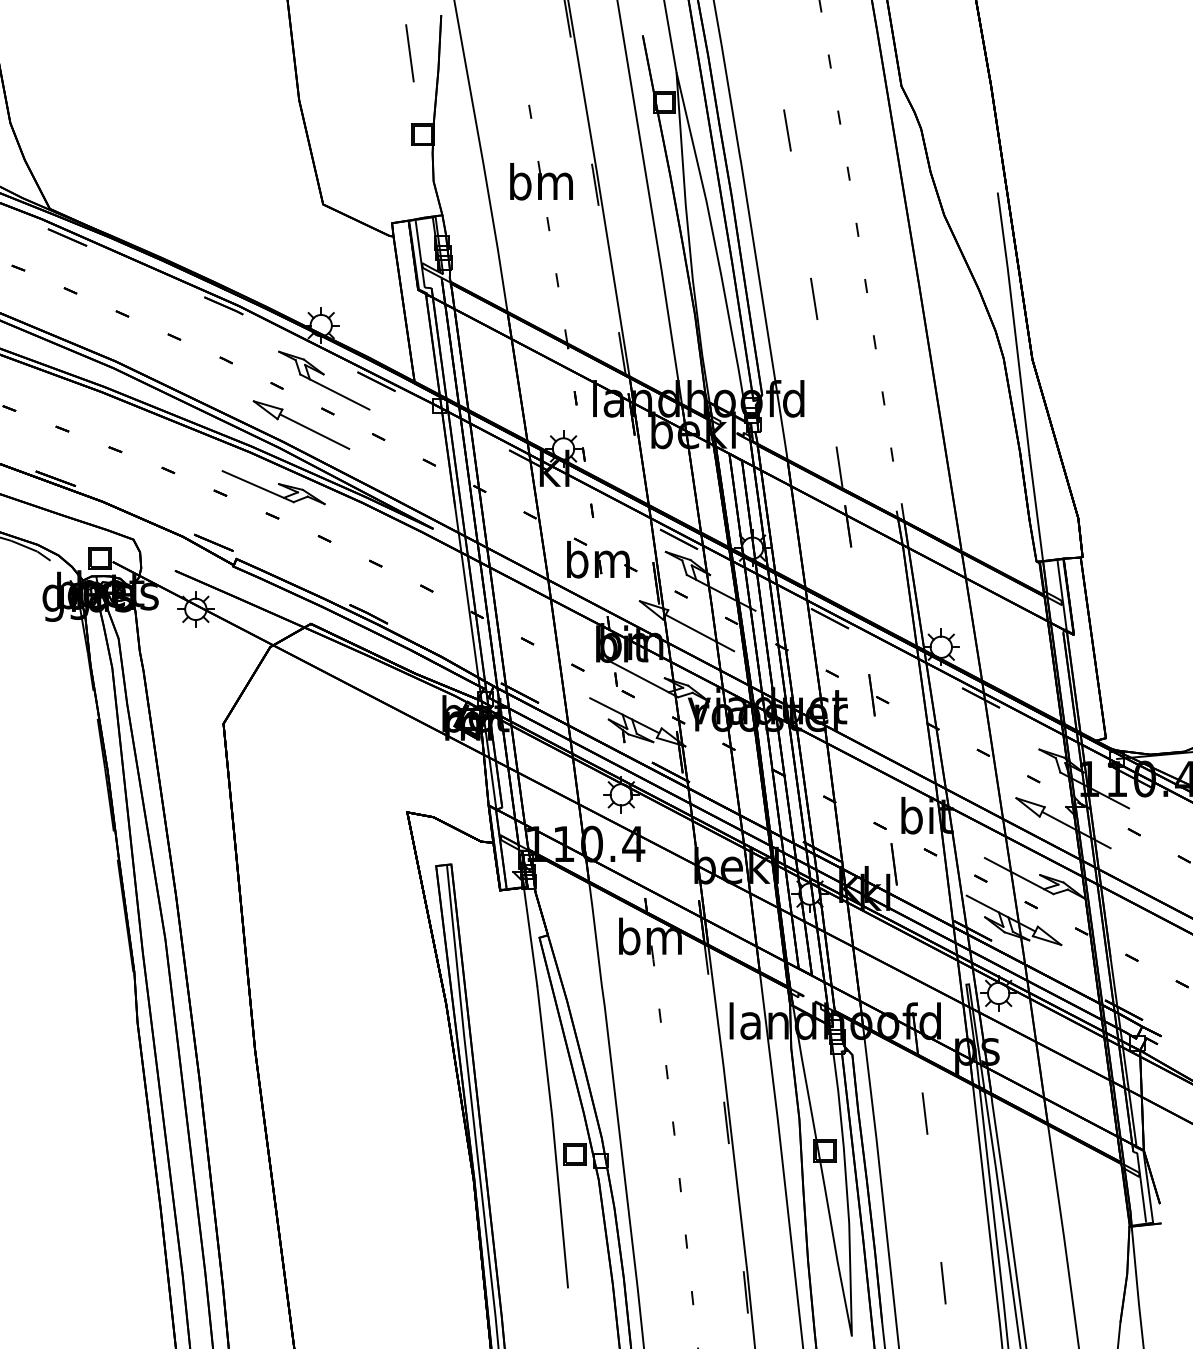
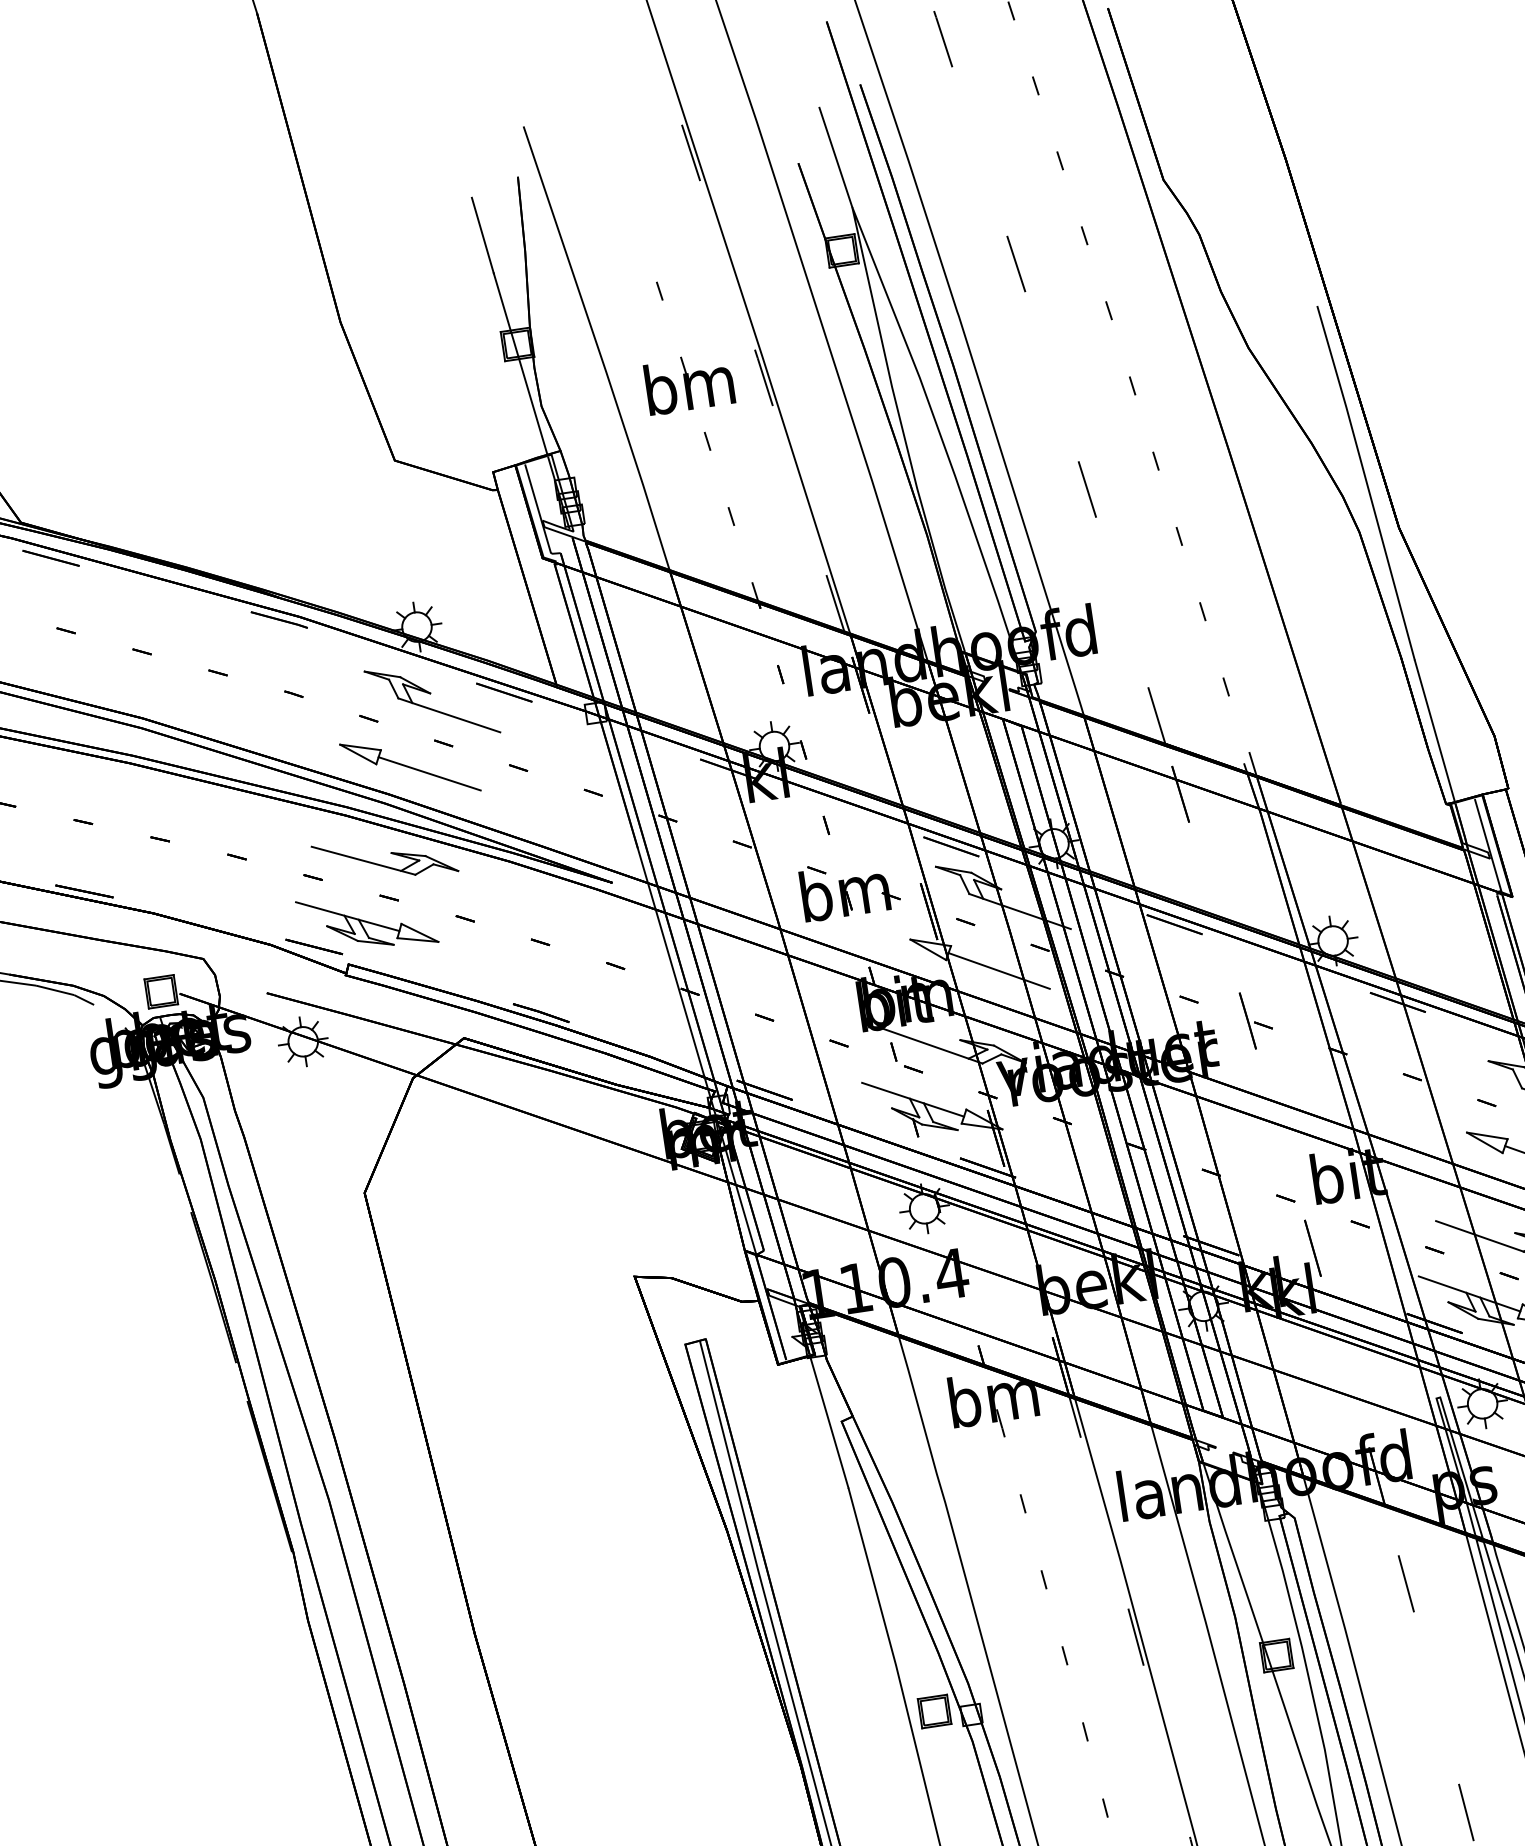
line: (422, 148) -> (519, 363), added
part: (253, 530) -> (366, 921), added

